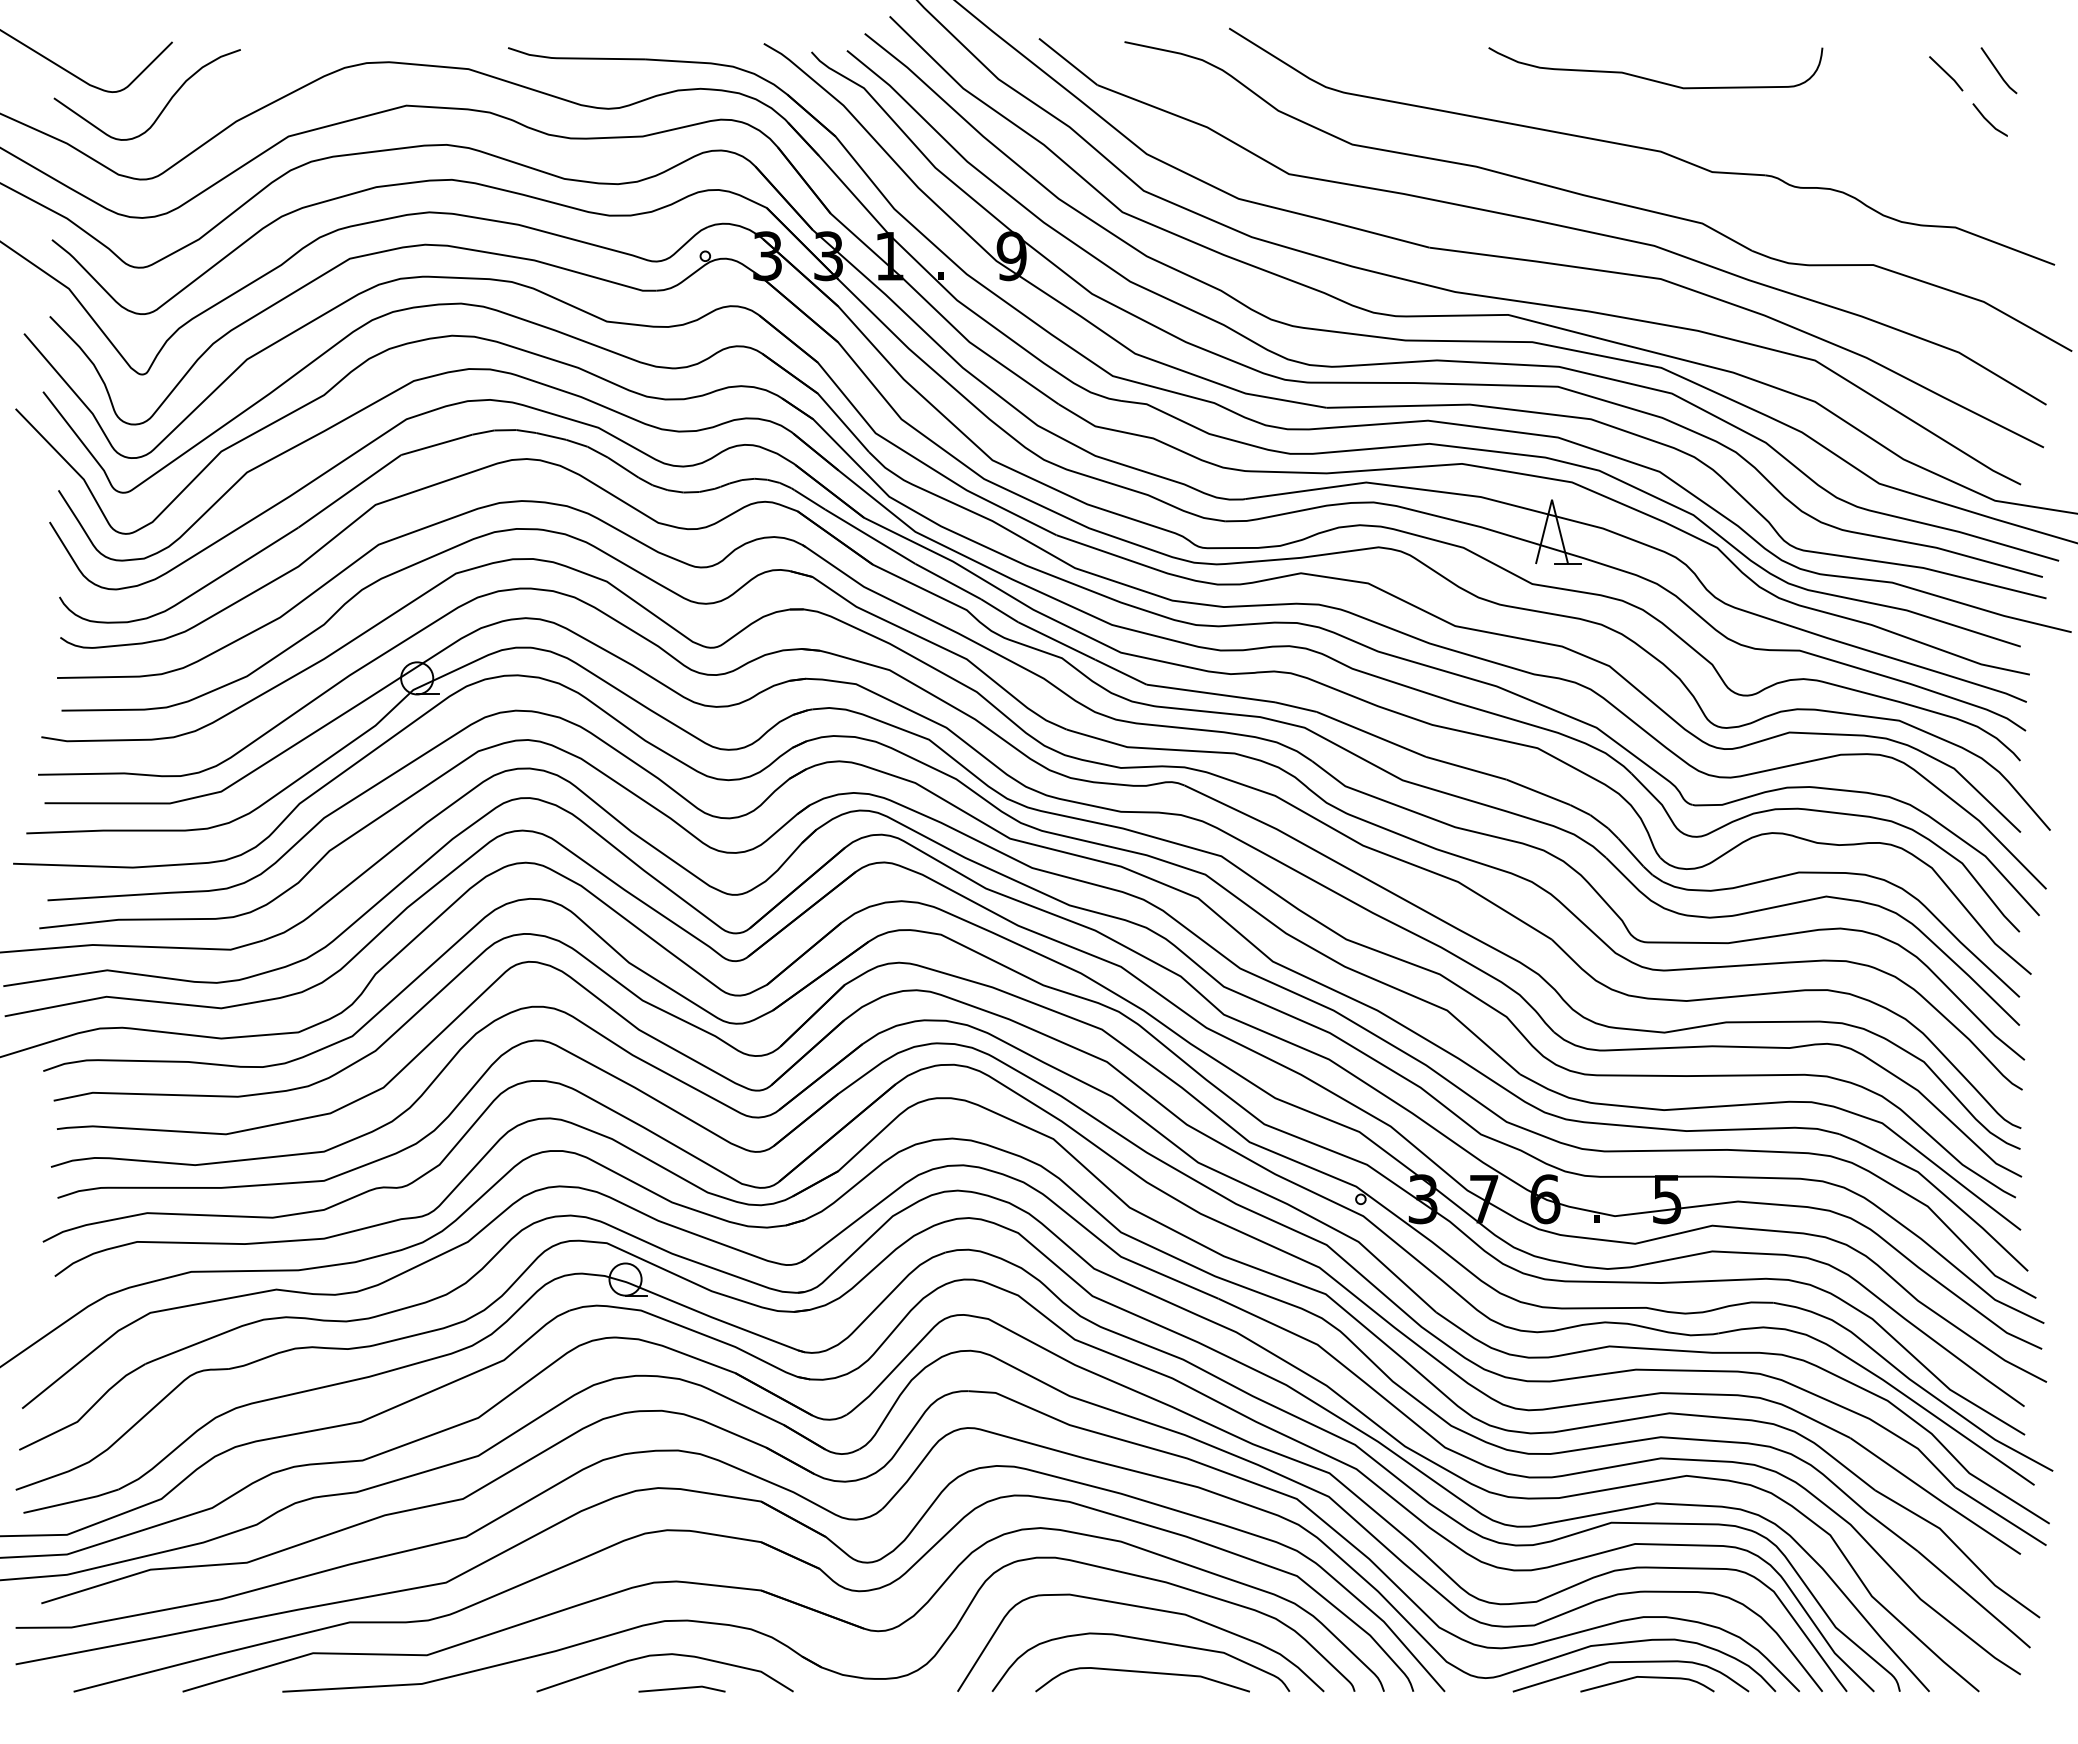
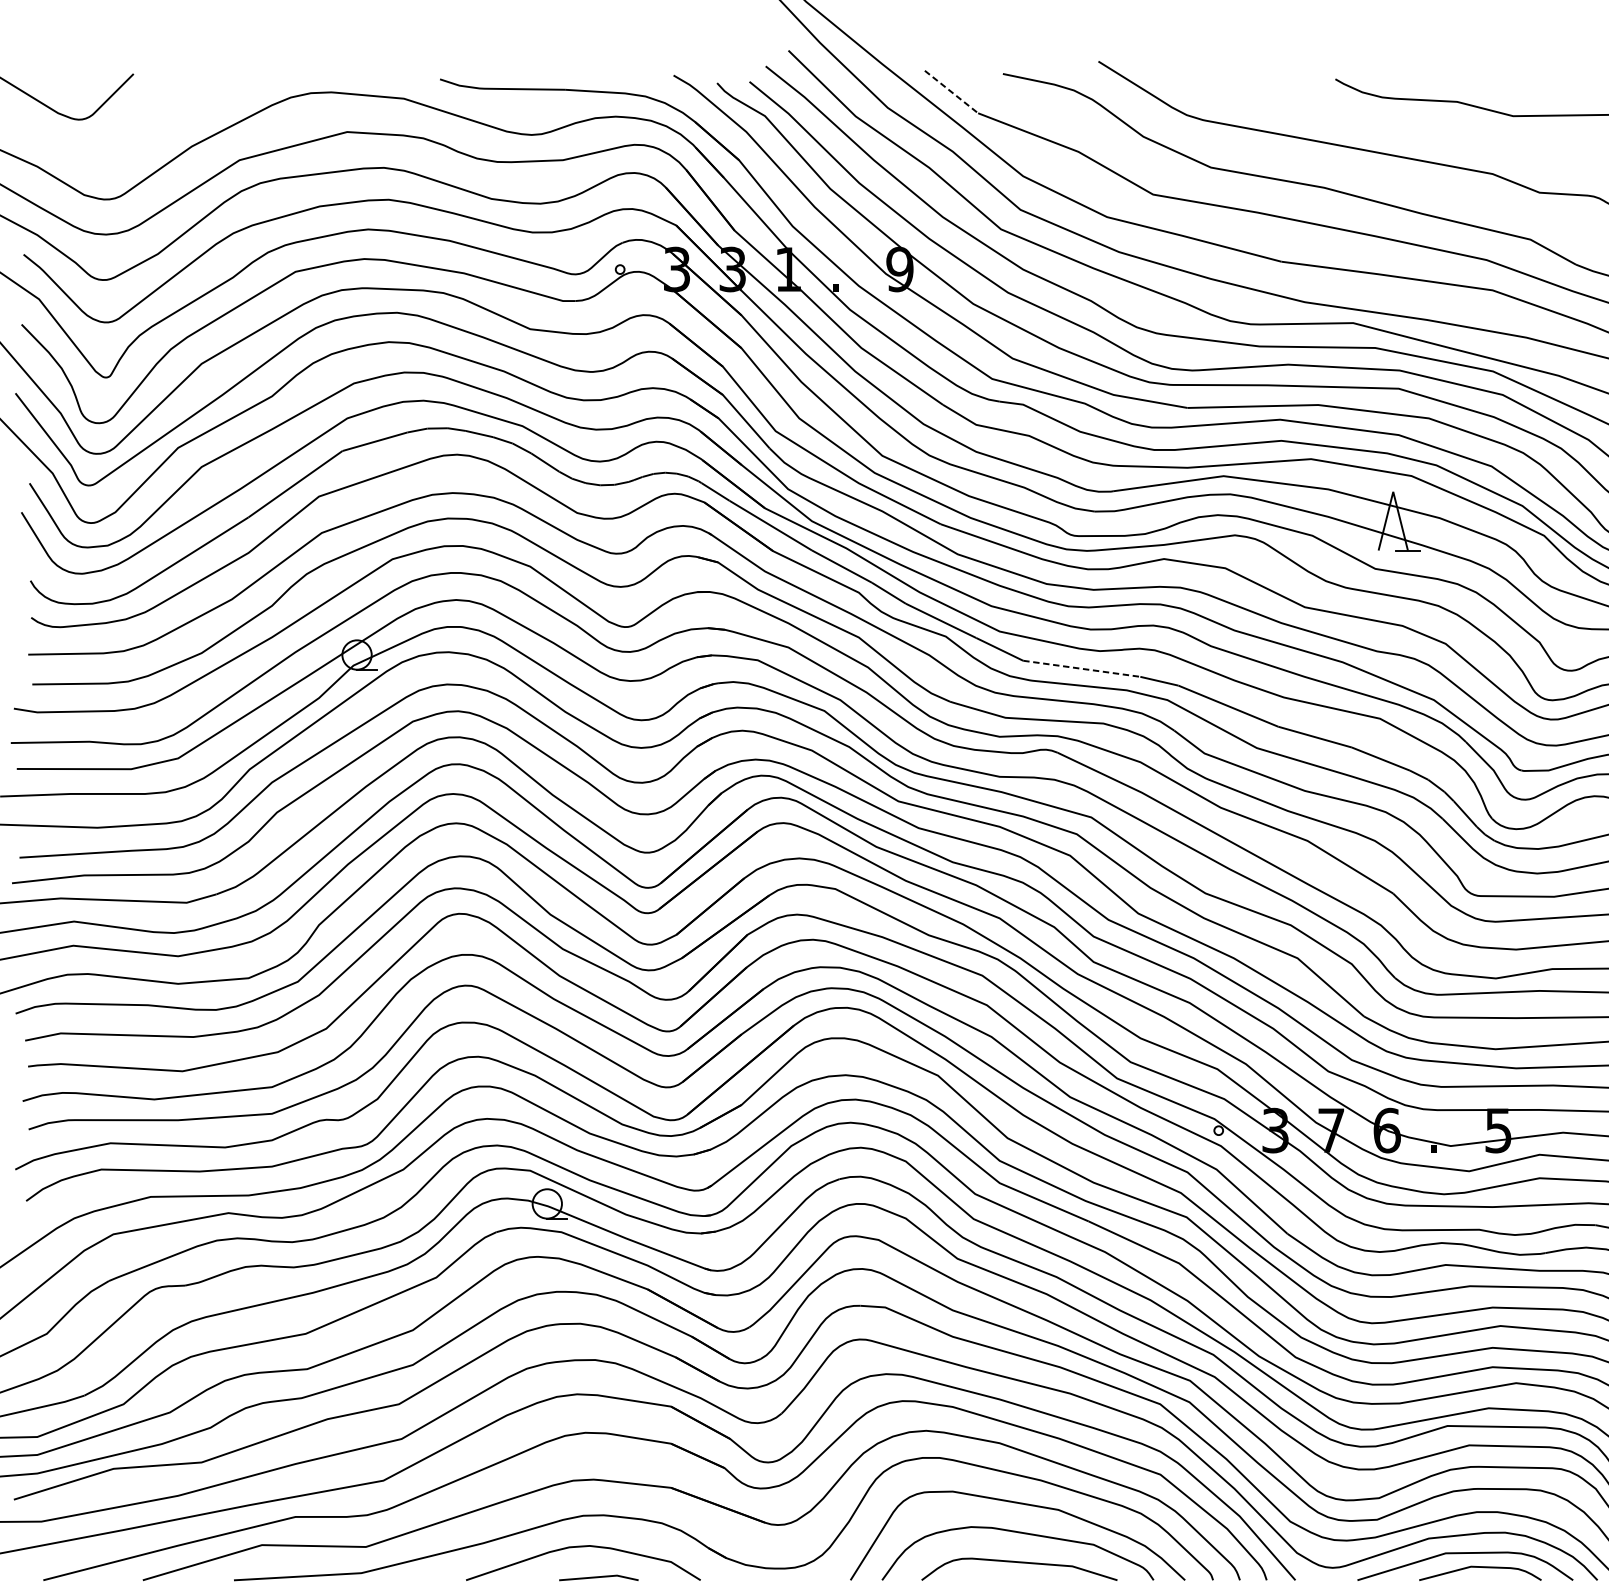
line: (1068, 62) -> (951, 92), solid -> dashed
curve: (163, 107) -> (125, 133), removed
line: (1210, 693) -> (1081, 668), solid -> dashed

